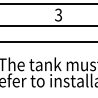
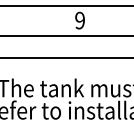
text: (58, 15) -> (79, 21), 3 -> 9

